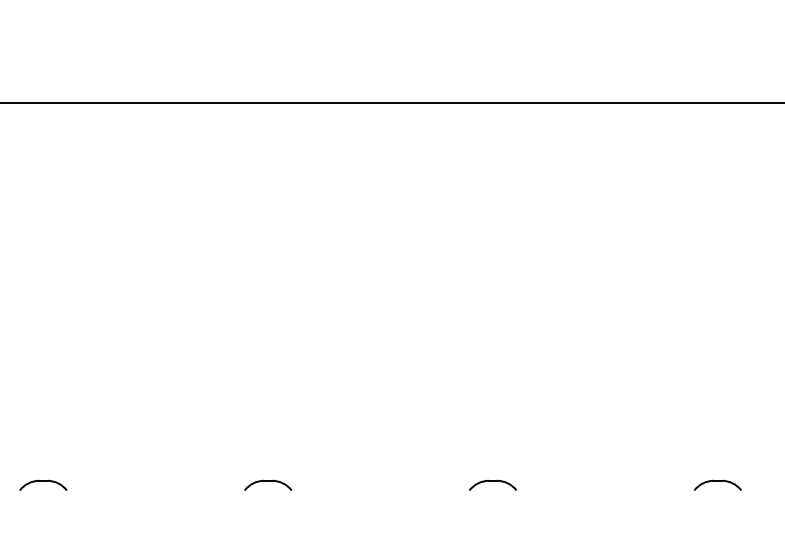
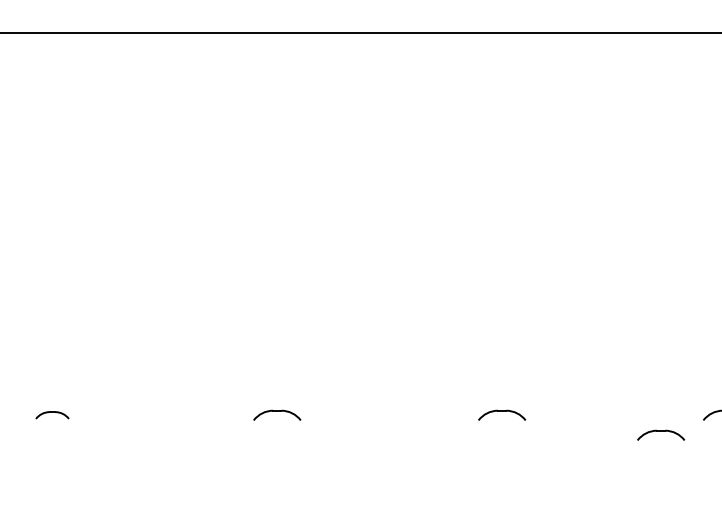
part: (43, 485) -> (52, 415), size x0.7
part: (651, 504) -> (660, 434), added

